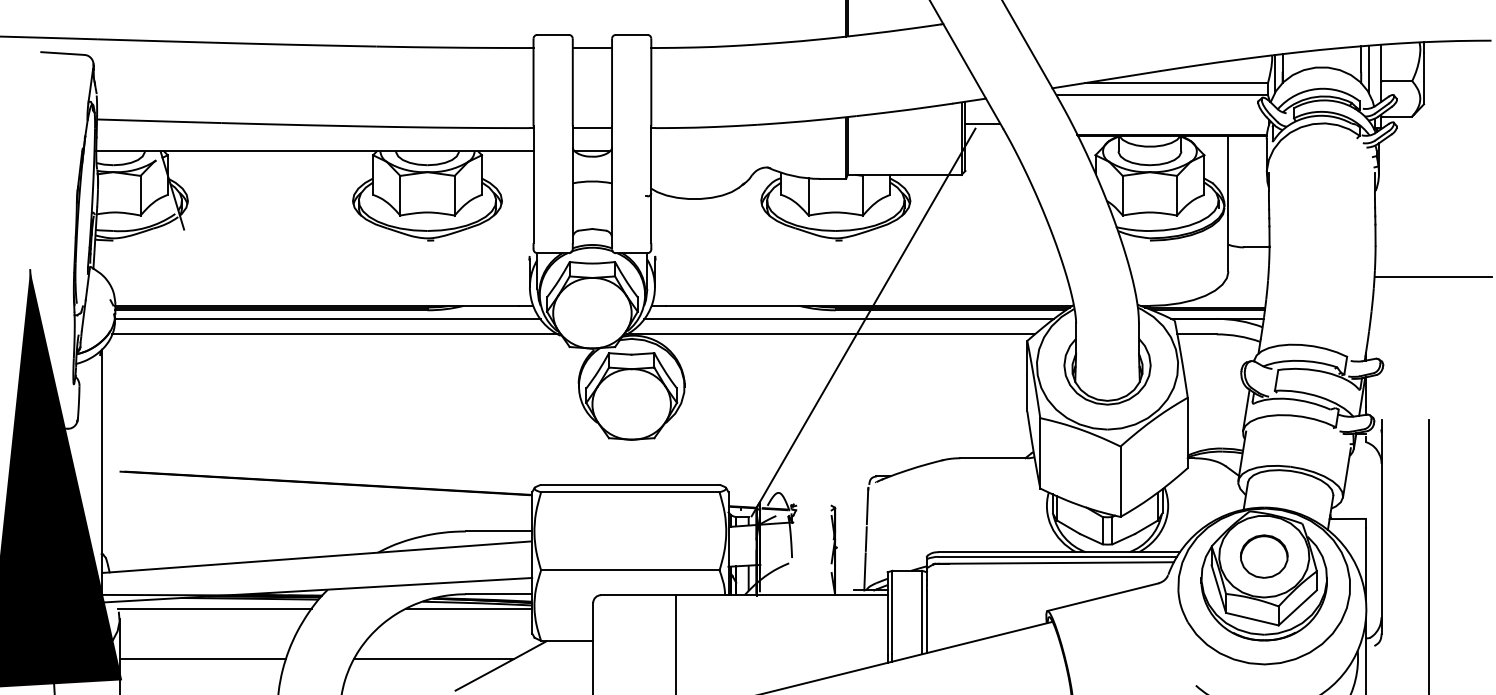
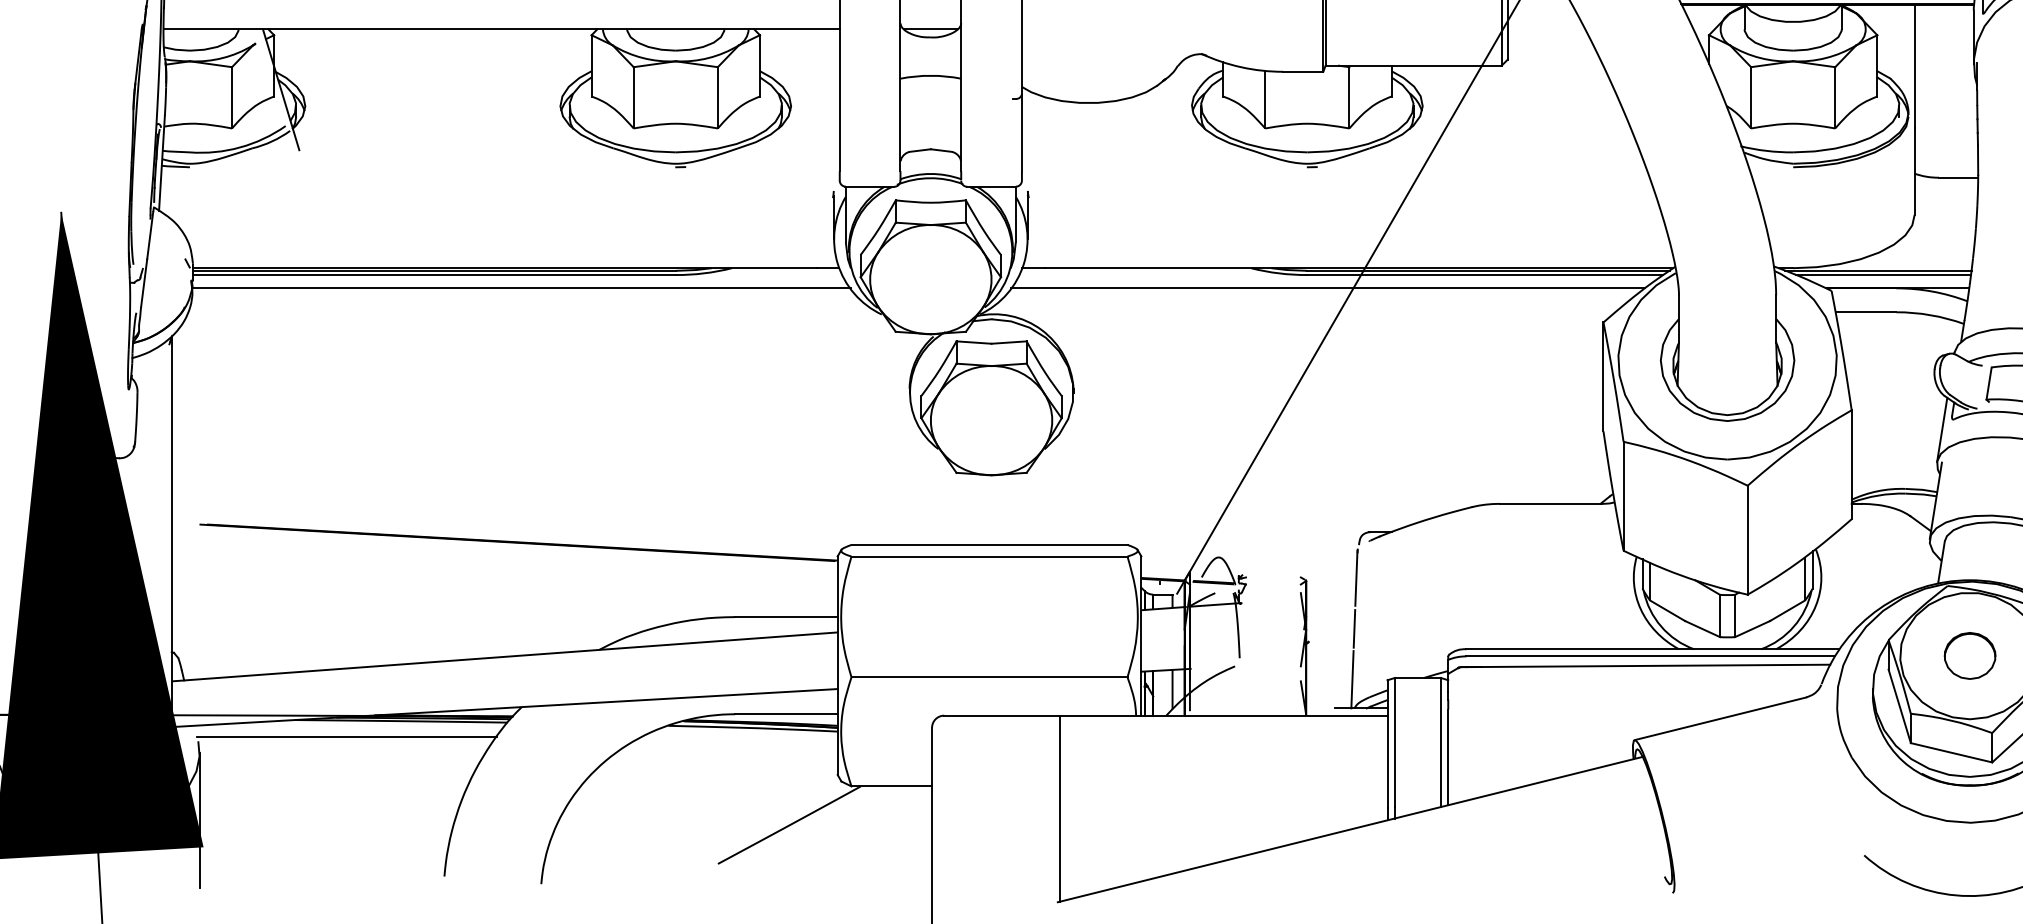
line: (335, 334) -> (533, 312), removed
line: (830, 334) -> (1299, 312), removed
part: (1264, 556) -> (1970, 655), size x0.7
line: (469, 608) -> (740, 736), removed
line: (202, 659) -> (327, 815), removed
line: (434, 659) -> (686, 815), removed

